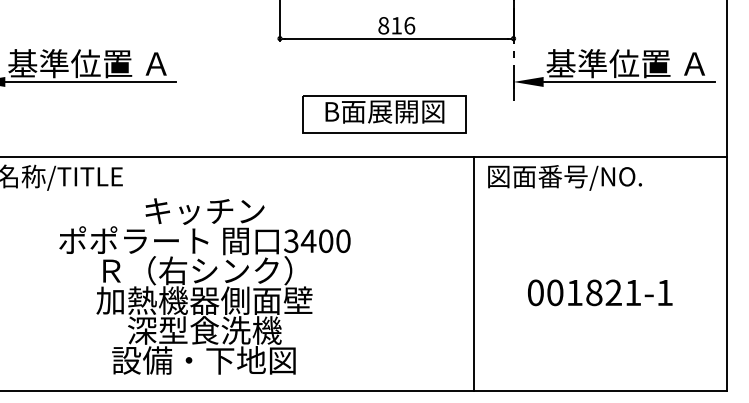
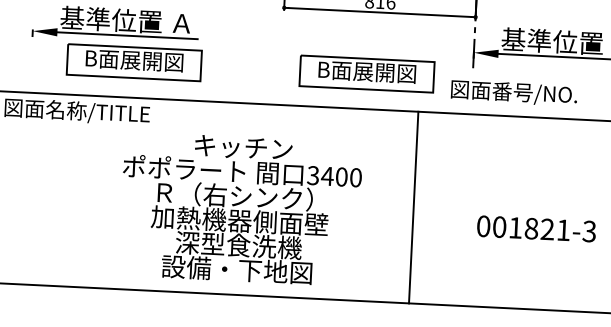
part: (100, 114) -> (134, 62), added
text: (564, 177) -> (513, 92), moved
line: (474, 274) -> (413, 207), moved
text: (204, 286) -> (240, 209), moved
text: (664, 292) -> (589, 231), 001821-1 -> 001821-3

